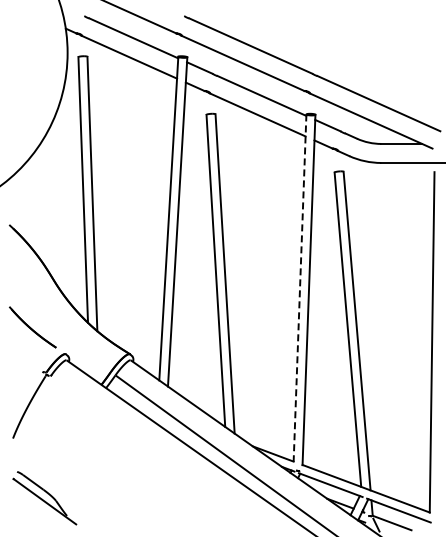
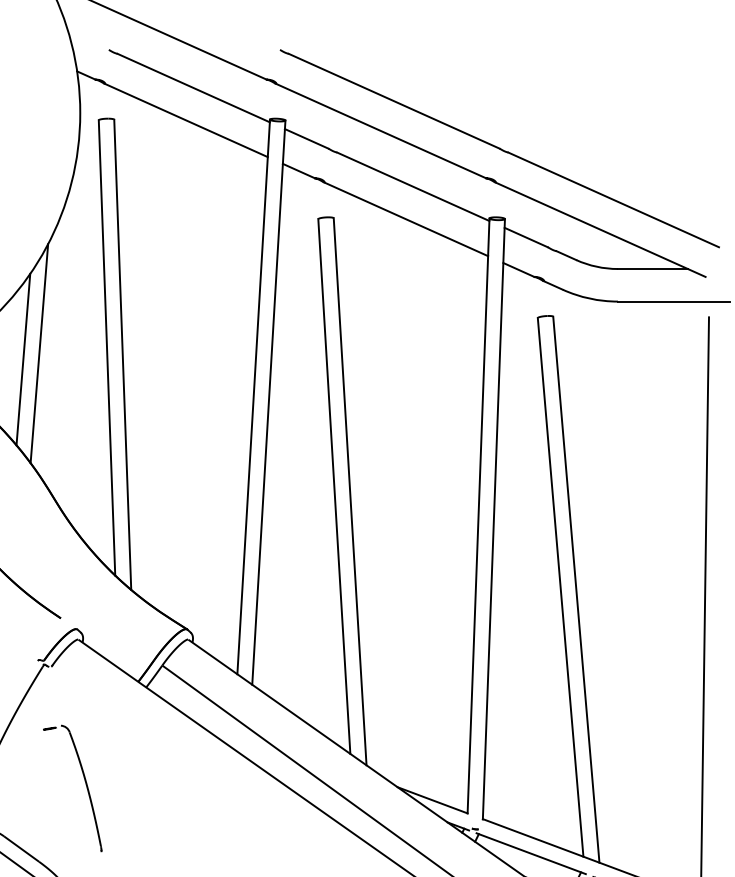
line: (43, 193) -> (38, 353), added
line: (34, 196) -> (23, 359), added
line: (300, 288) -> (479, 516), dashed -> solid
part: (70, 446) -> (85, 787), added

